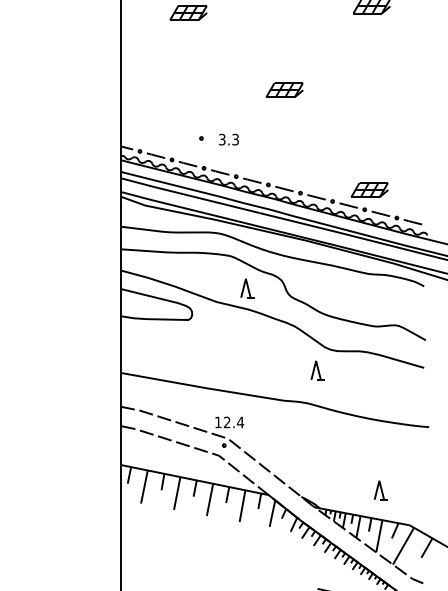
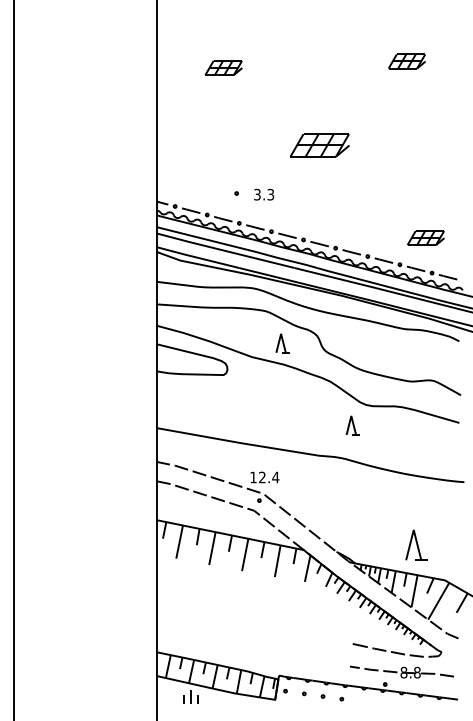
part: (284, 89) -> (319, 144), size x1.6
part: (369, 189) -> (425, 237), moved
part: (380, 490) -> (415, 545), size x1.6

